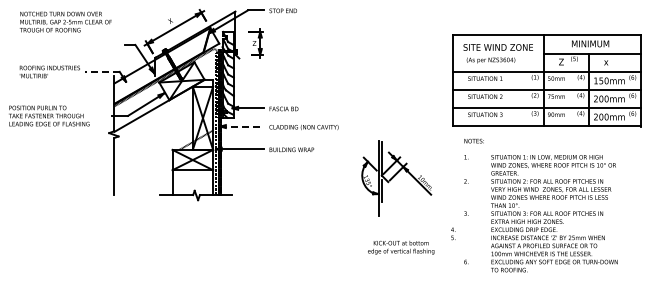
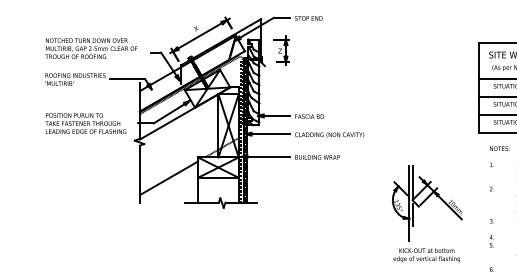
text: (65, 21) -> (91, 48), moved
line: (101, 71) -> (127, 79), dashed -> solid
text: (49, 115) -> (86, 123), moved
line: (242, 126) -> (268, 134), dashed -> solid
line: (143, 170) -> (169, 178), added
part: (396, 178) -> (427, 203), moved
text: (453, 233) -> (492, 241), moved

